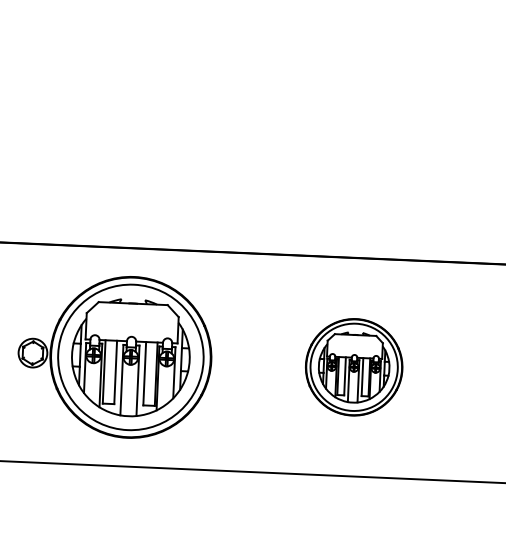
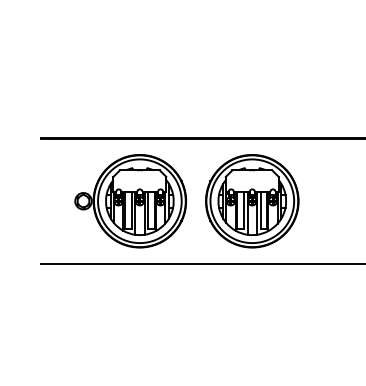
part: (114, 357) -> (130, 201), moved
part: (354, 367) -> (252, 201), size x1.67

